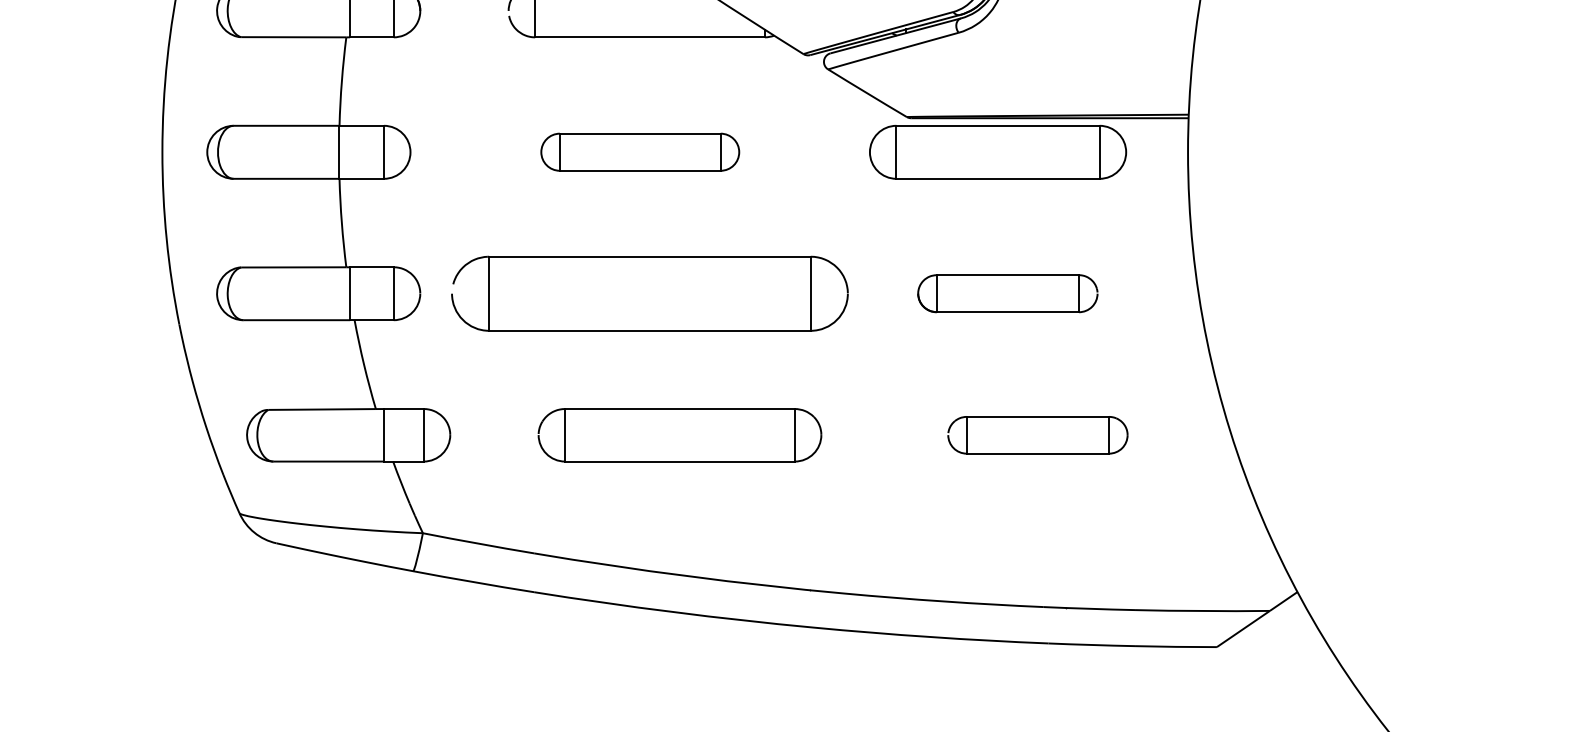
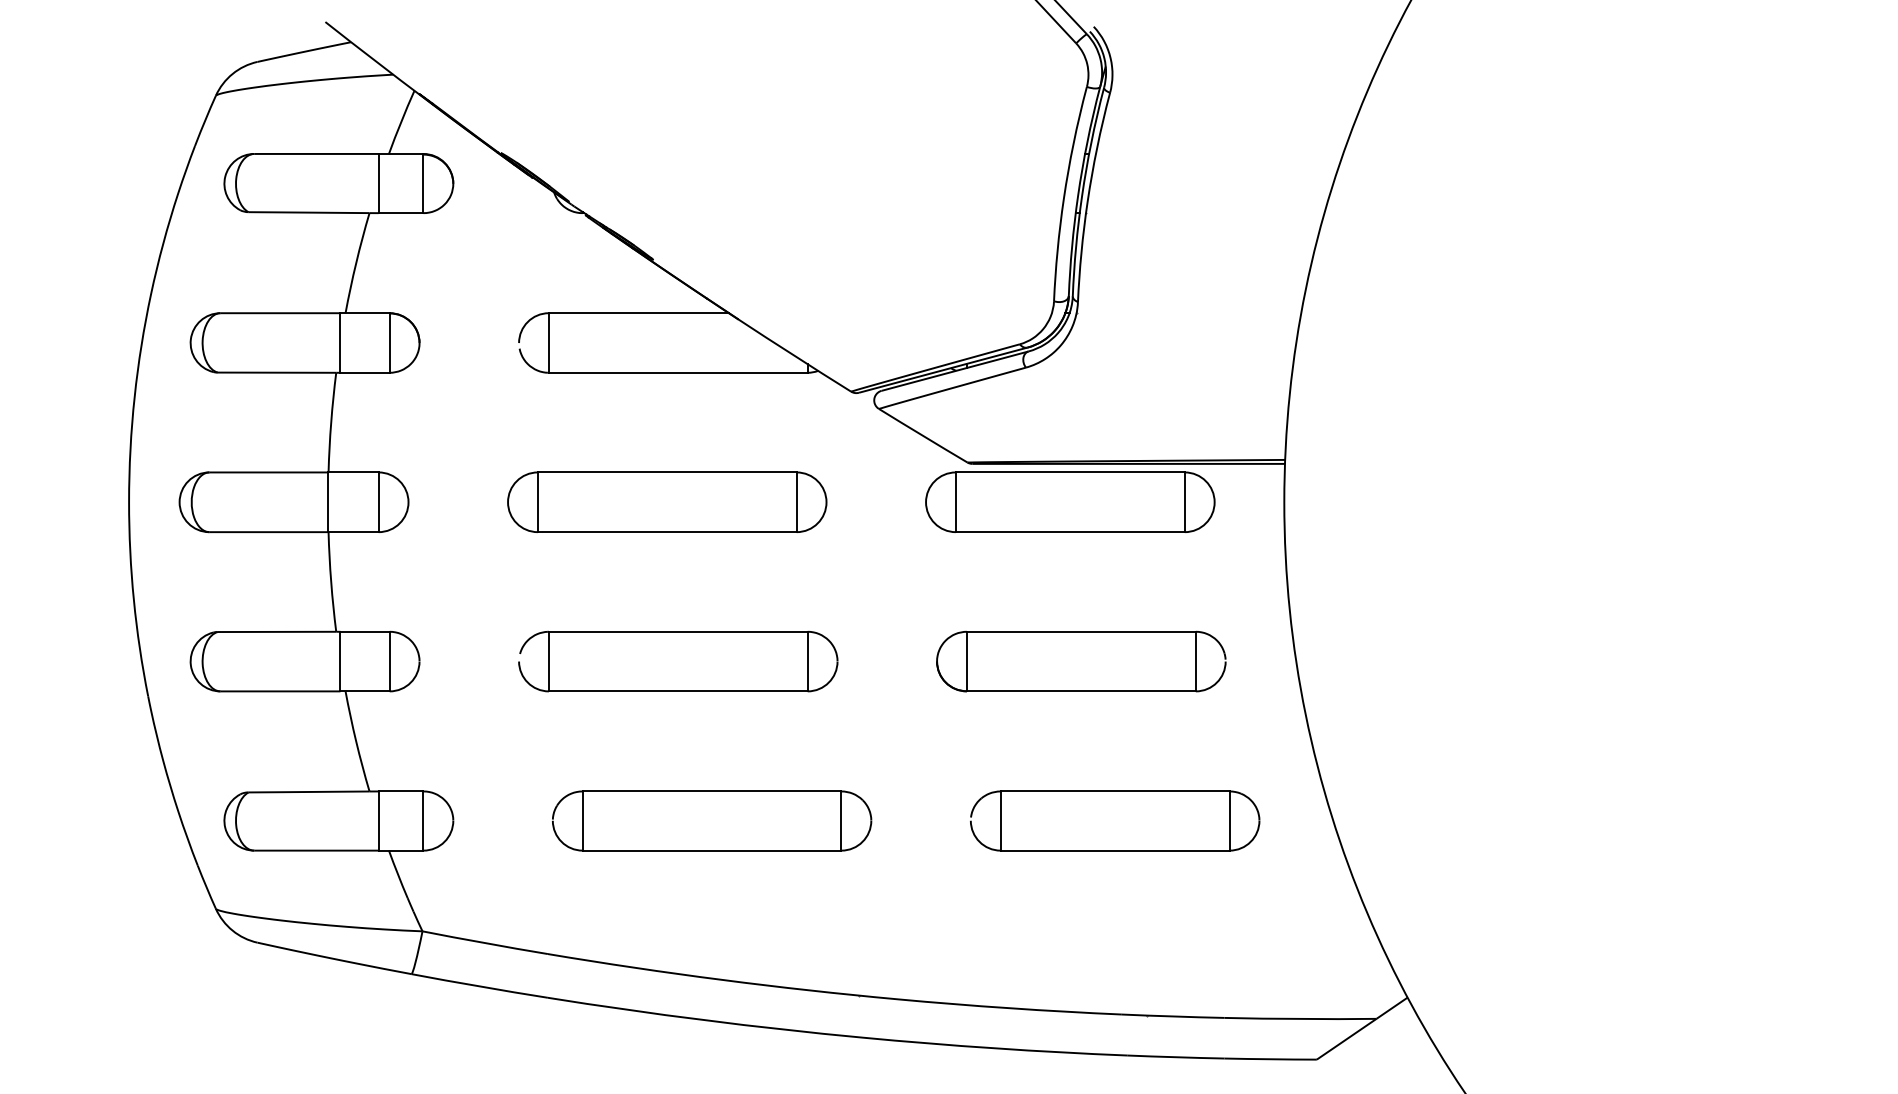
part: (640, 151) -> (667, 501), size x1.43
part: (650, 293) -> (678, 661), size x0.71
part: (1007, 293) -> (1081, 661), size x1.43
part: (1038, 434) -> (1115, 820), size x1.43

